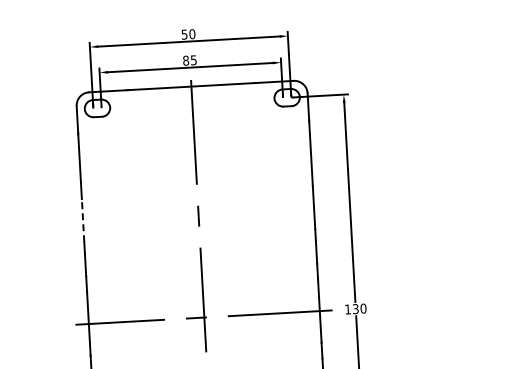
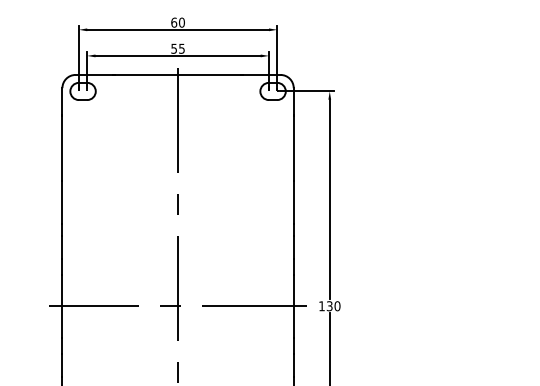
text: (184, 34) -> (174, 22), 50 -> 60
text: (186, 60) -> (174, 48), 85 -> 55
line: (83, 220) -> (62, 202), dashed -> solid

